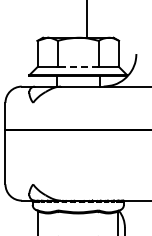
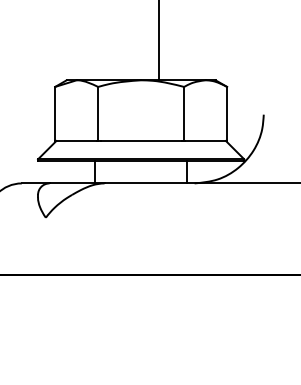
line: (78, 66) -> (141, 140), dashed -> solid

